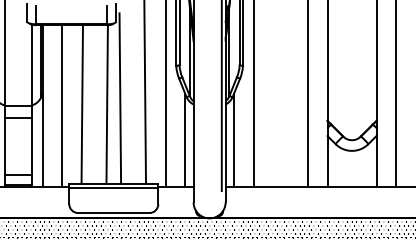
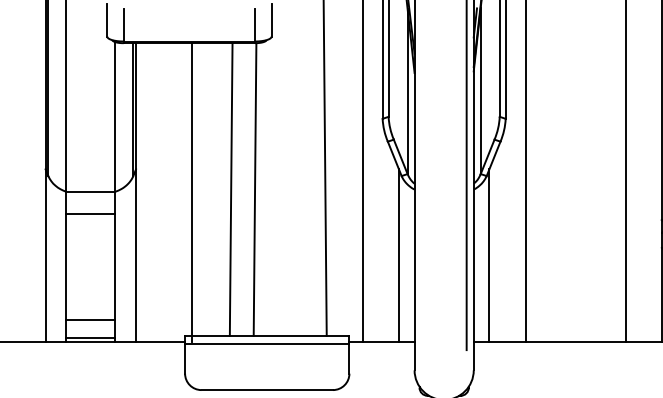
line: (120, 98) -> (279, 178), removed
line: (82, 104) -> (231, 189), moved
line: (62, 106) -> (192, 193), moved

